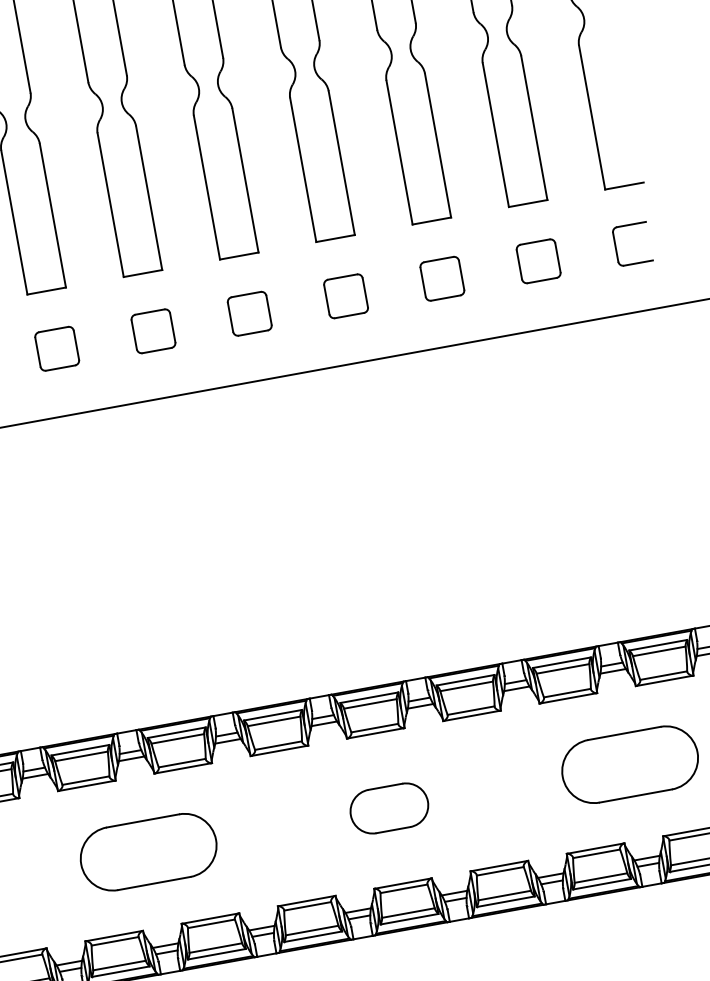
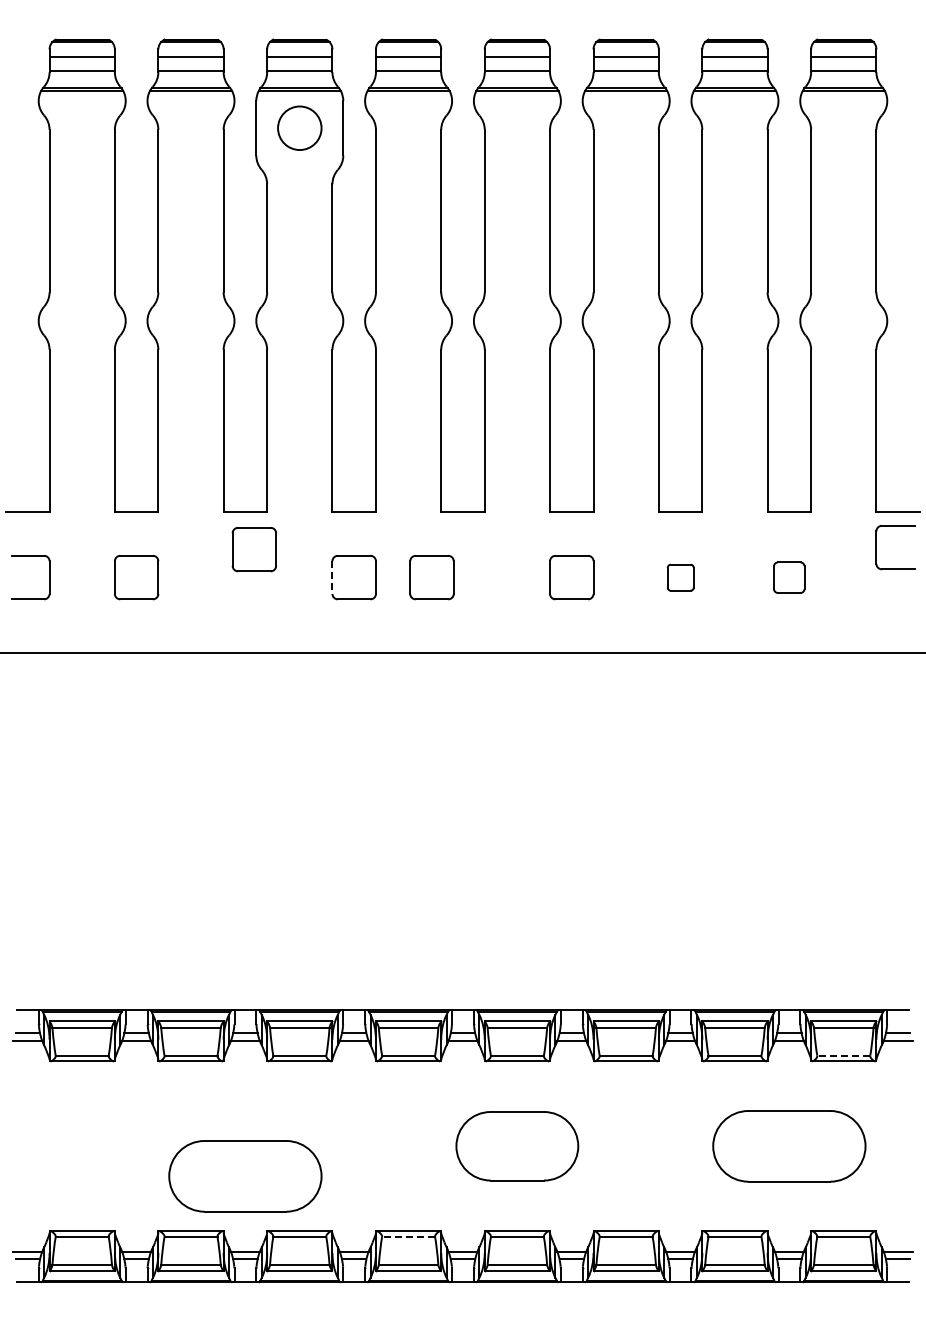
part: (615, 247) -> (876, 547), moved
part: (537, 261) -> (788, 577), size x0.7
part: (442, 278) -> (680, 577), size x0.6
part: (249, 313) -> (431, 577), moved
line: (134, 335) -> (332, 578), solid -> dashed
part: (56, 348) -> (253, 549), moved
line: (663, 675) -> (843, 1055), solid -> dashed
part: (389, 808) -> (517, 1146), size x1.4
part: (148, 852) -> (245, 1176), moved
line: (307, 906) -> (408, 1237), solid -> dashed

